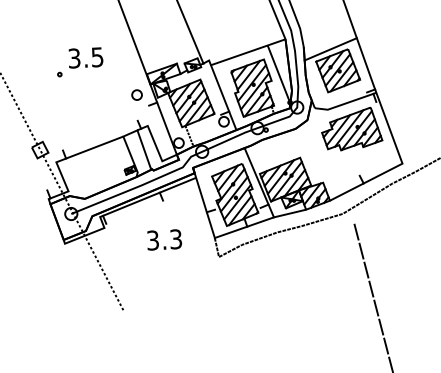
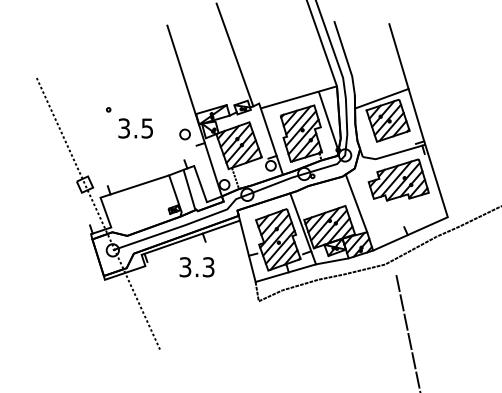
text: (85, 57) -> (135, 128), moved
line: (311, 154) -> (356, 203), added
text: (164, 240) -> (196, 267), moved

